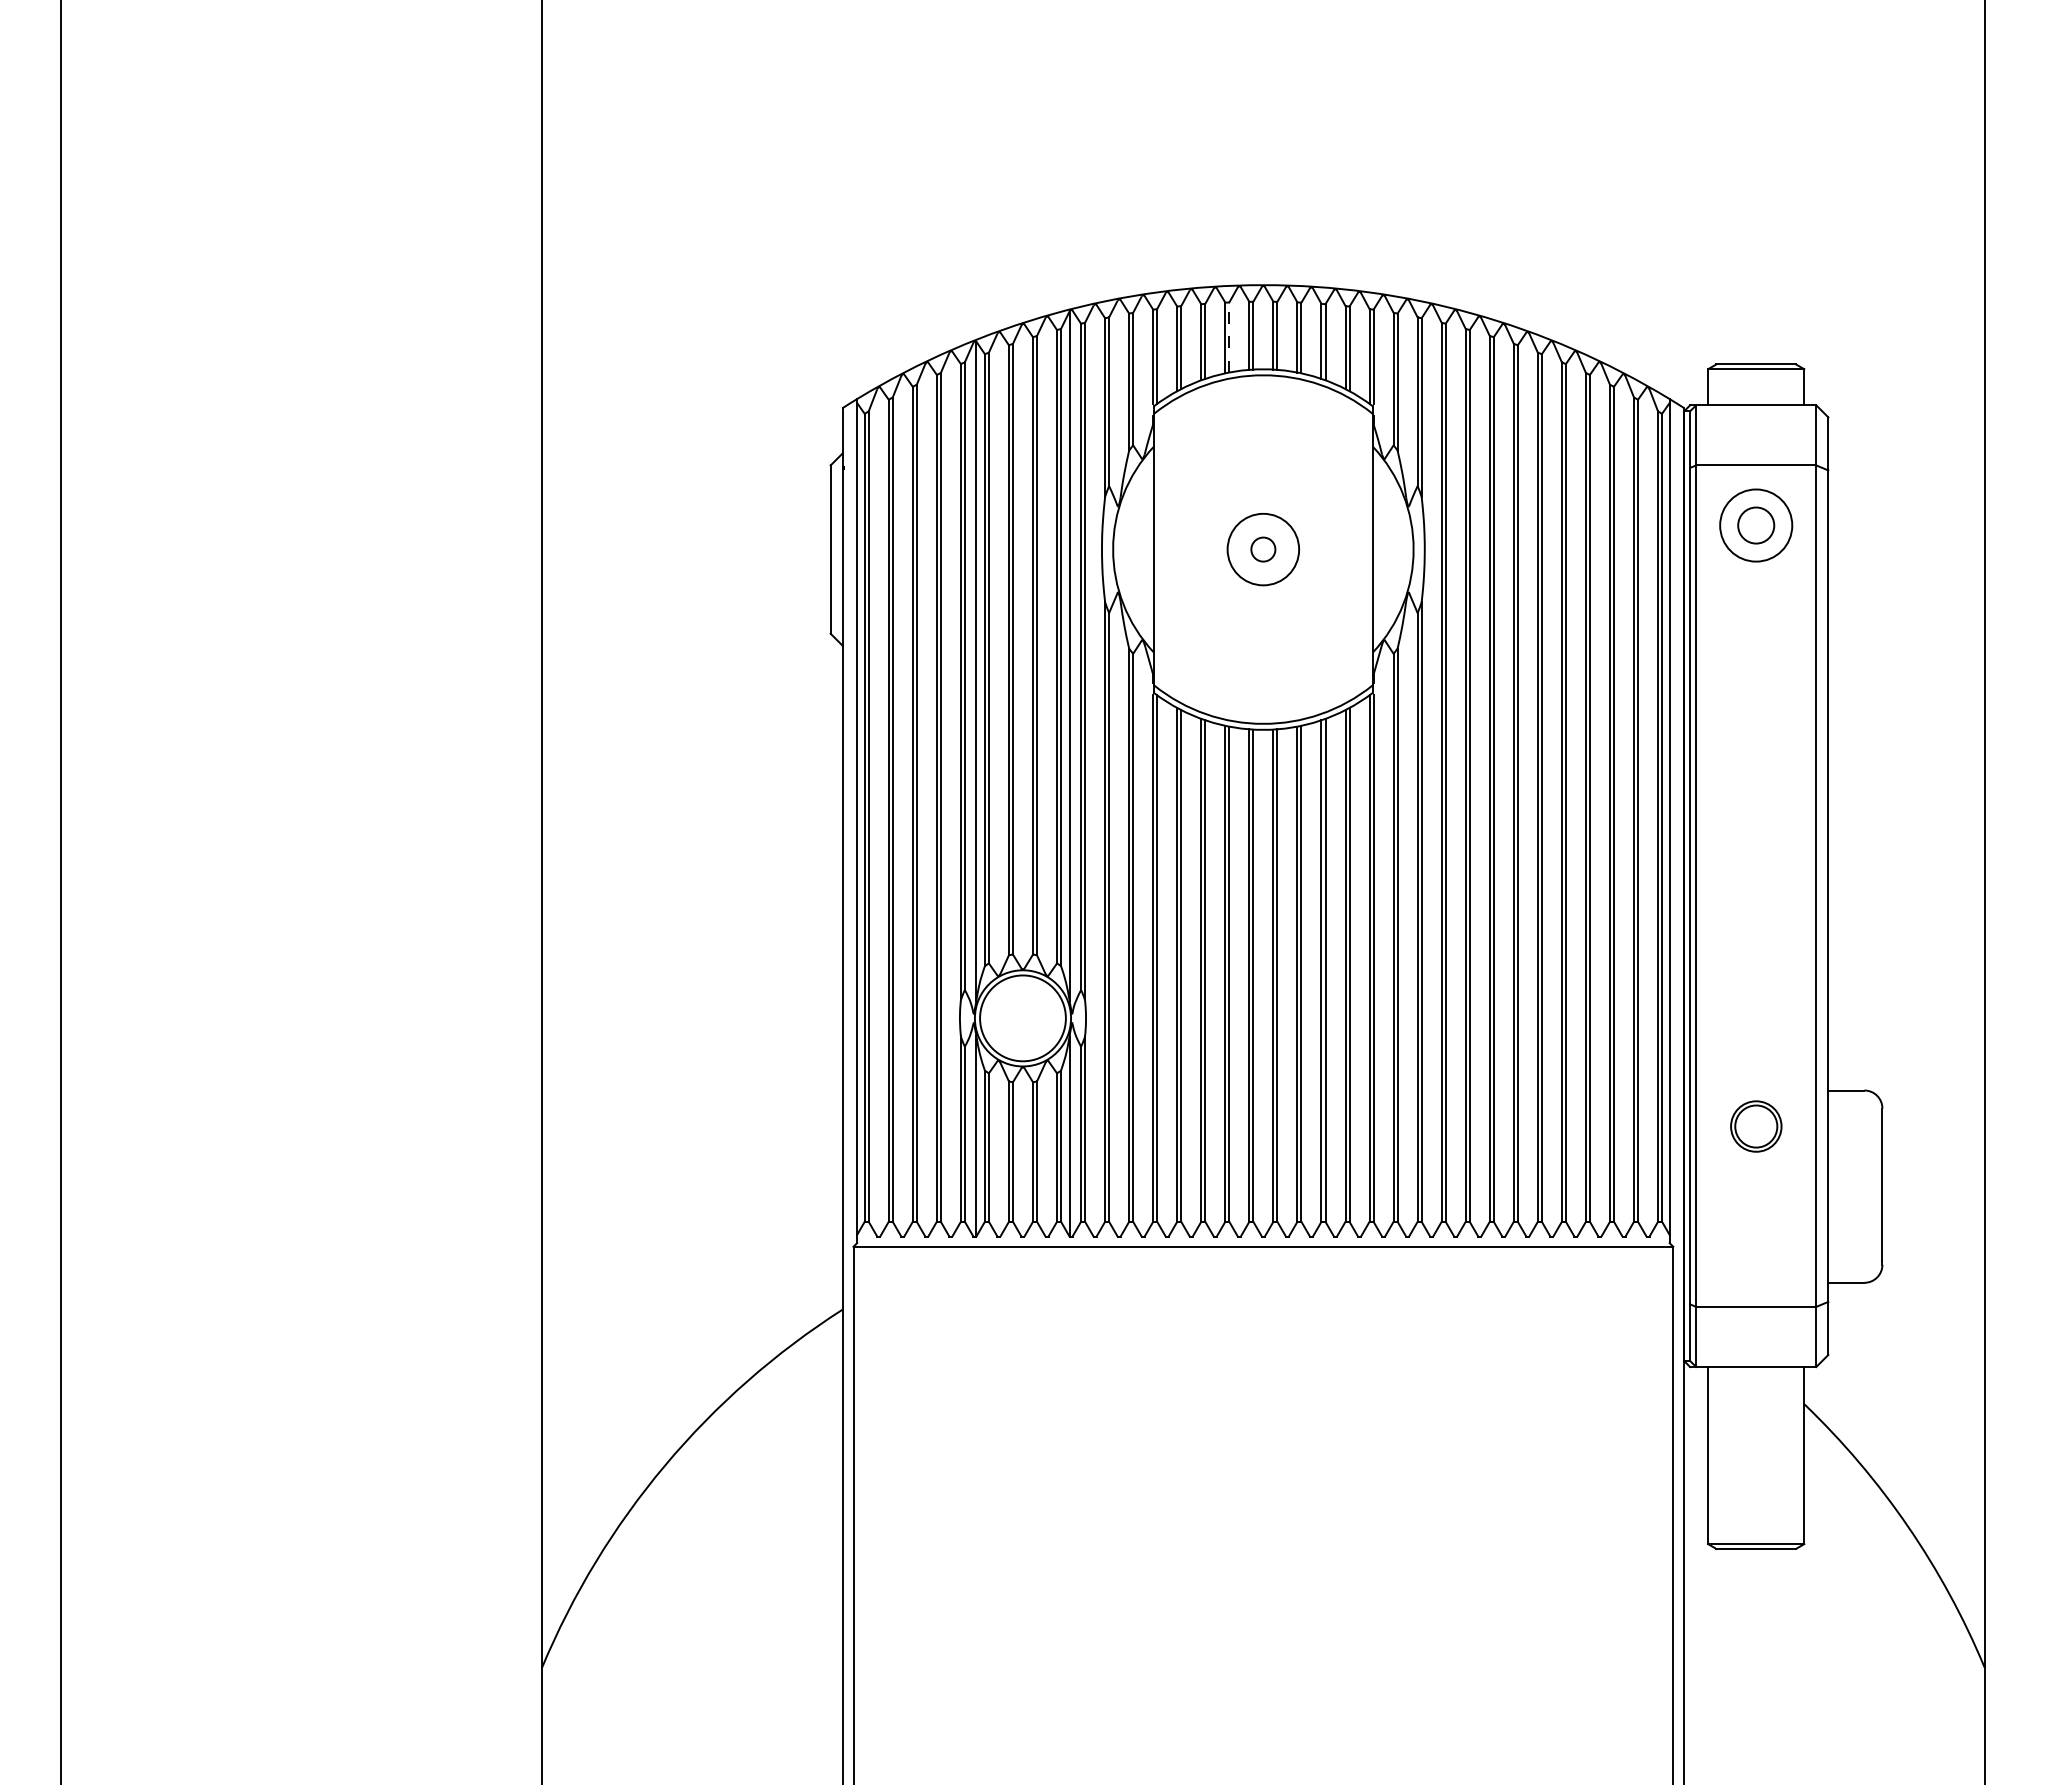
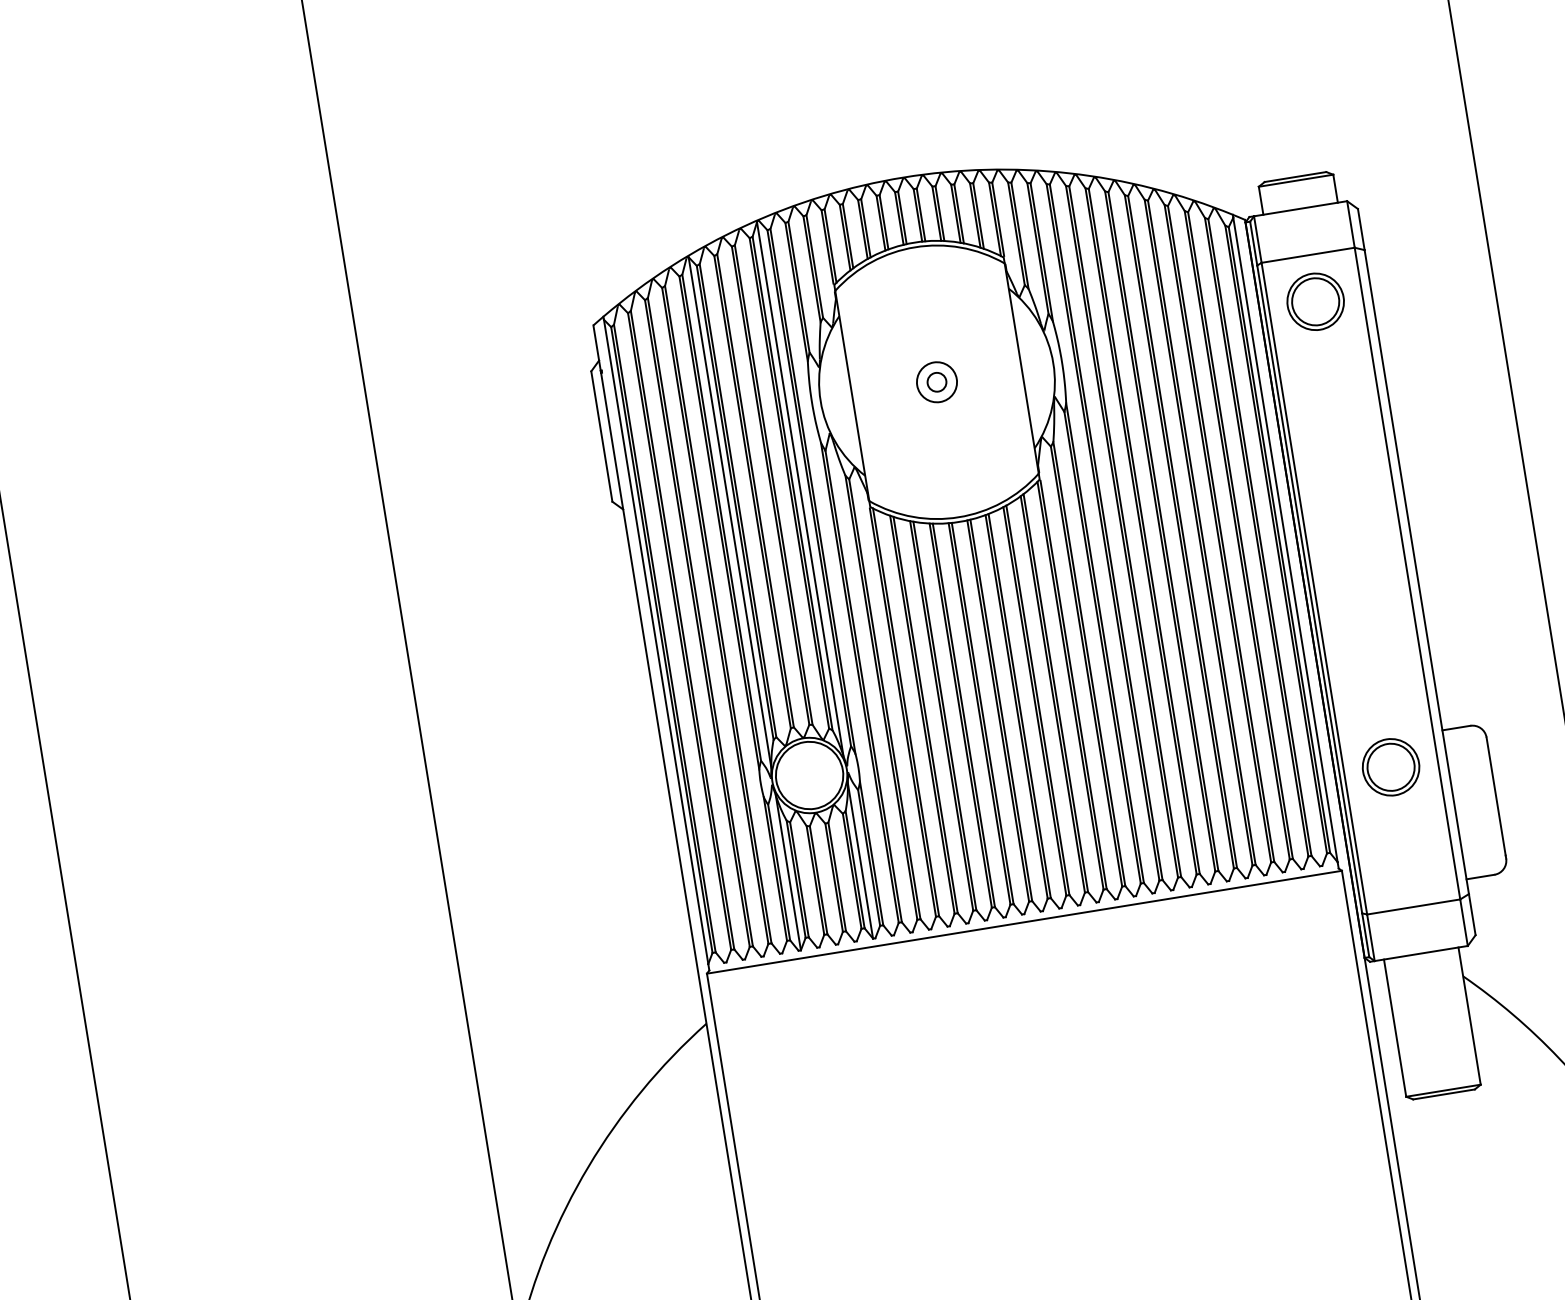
line: (1229, 337) -> (884, 222), dashed -> solid
circle: (1756, 525) -> (1315, 301), size x1.67
circle: (1262, 549) -> (936, 382), size x0.71
part: (1756, 1126) -> (1391, 767), size x1.43

